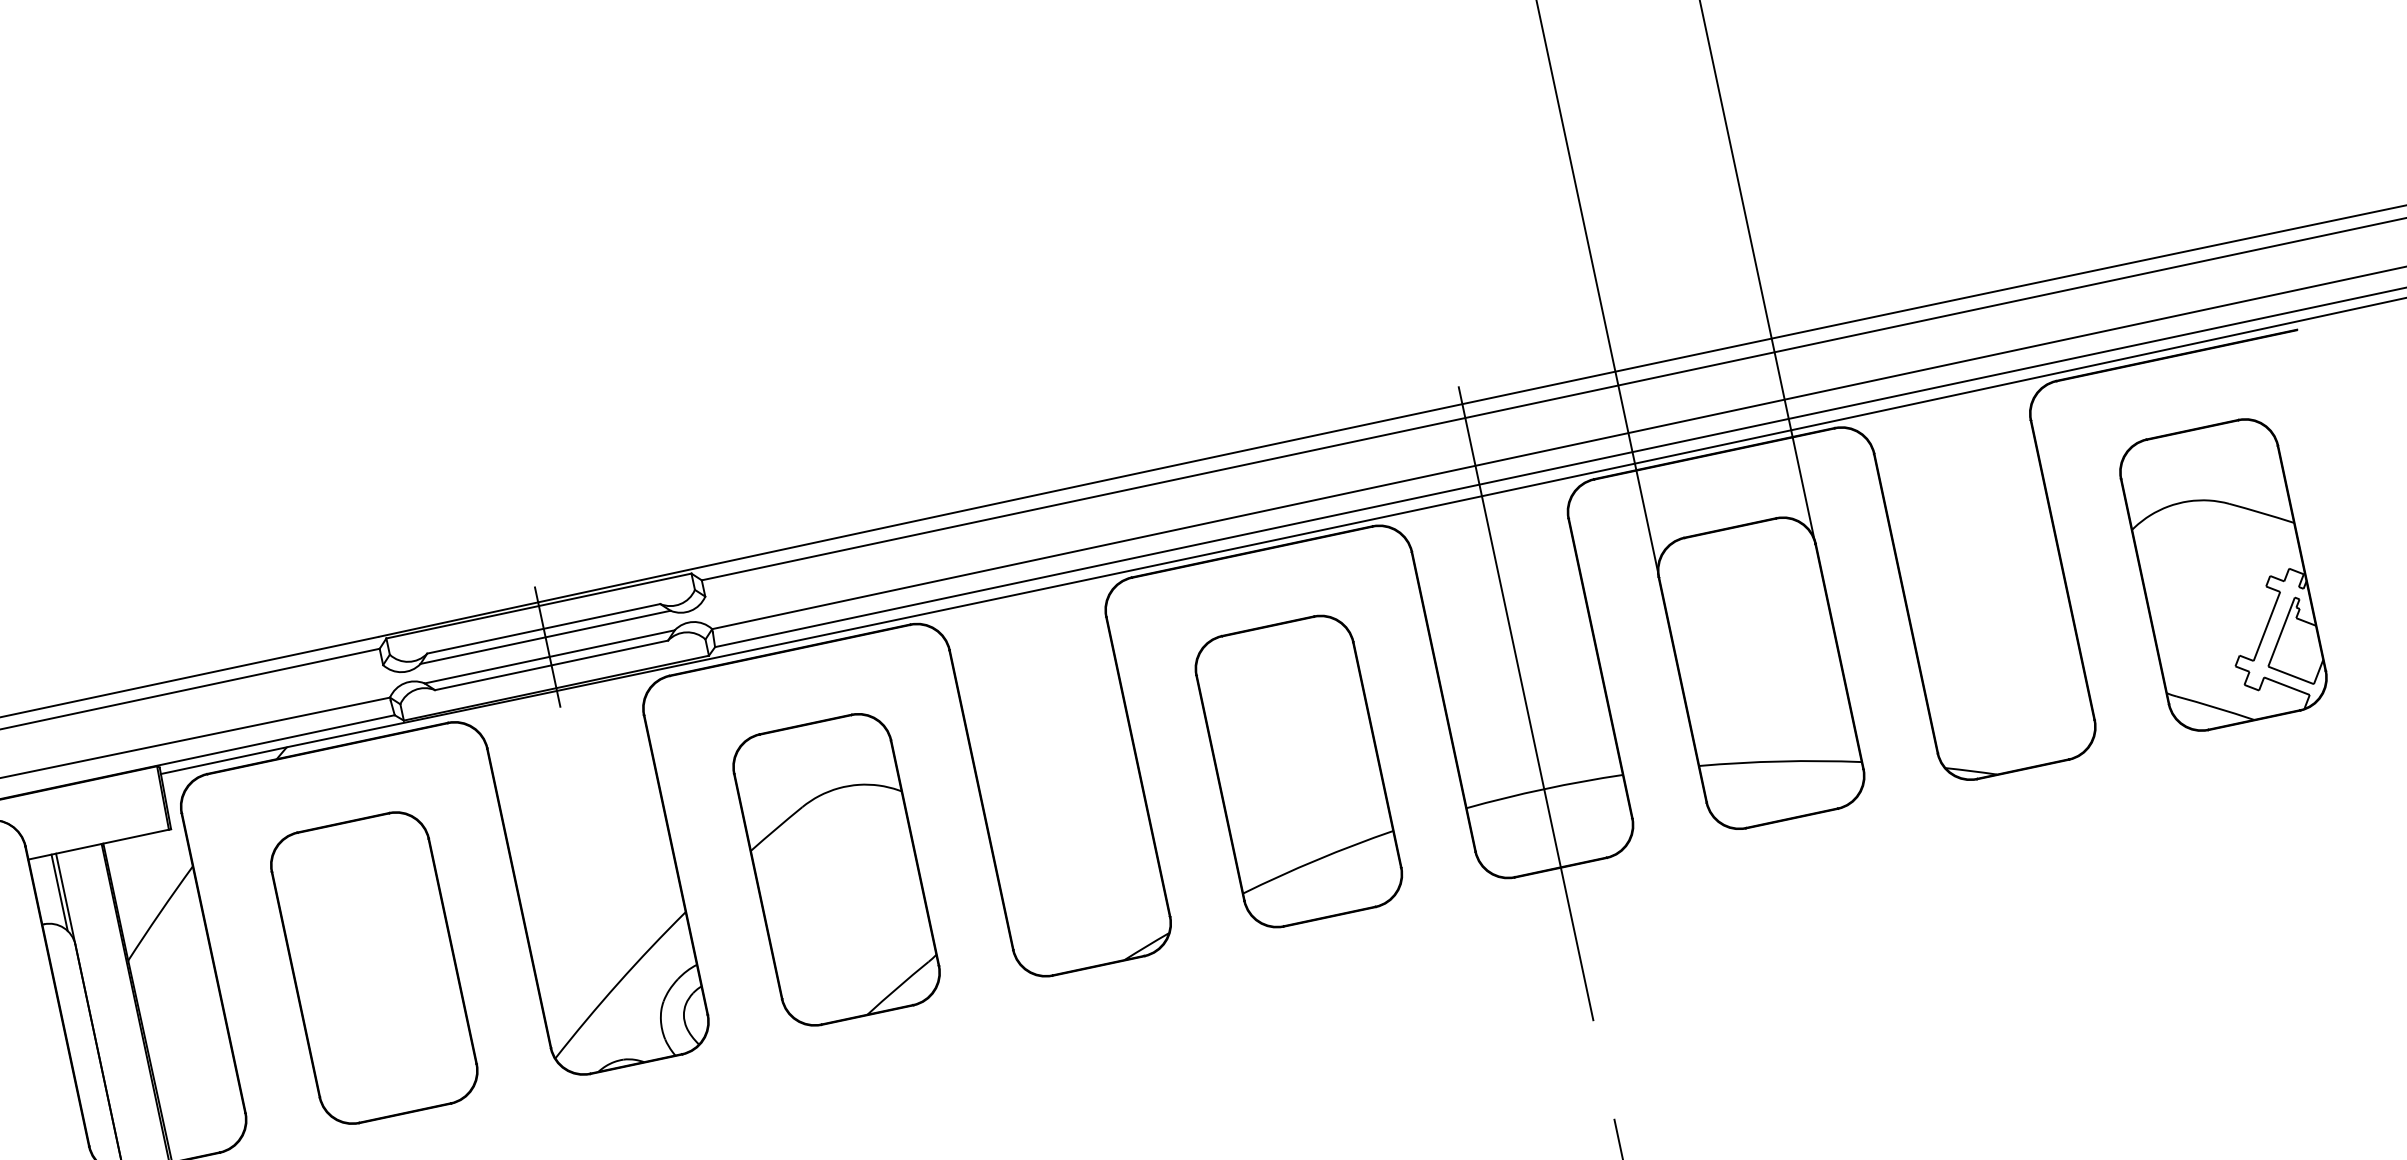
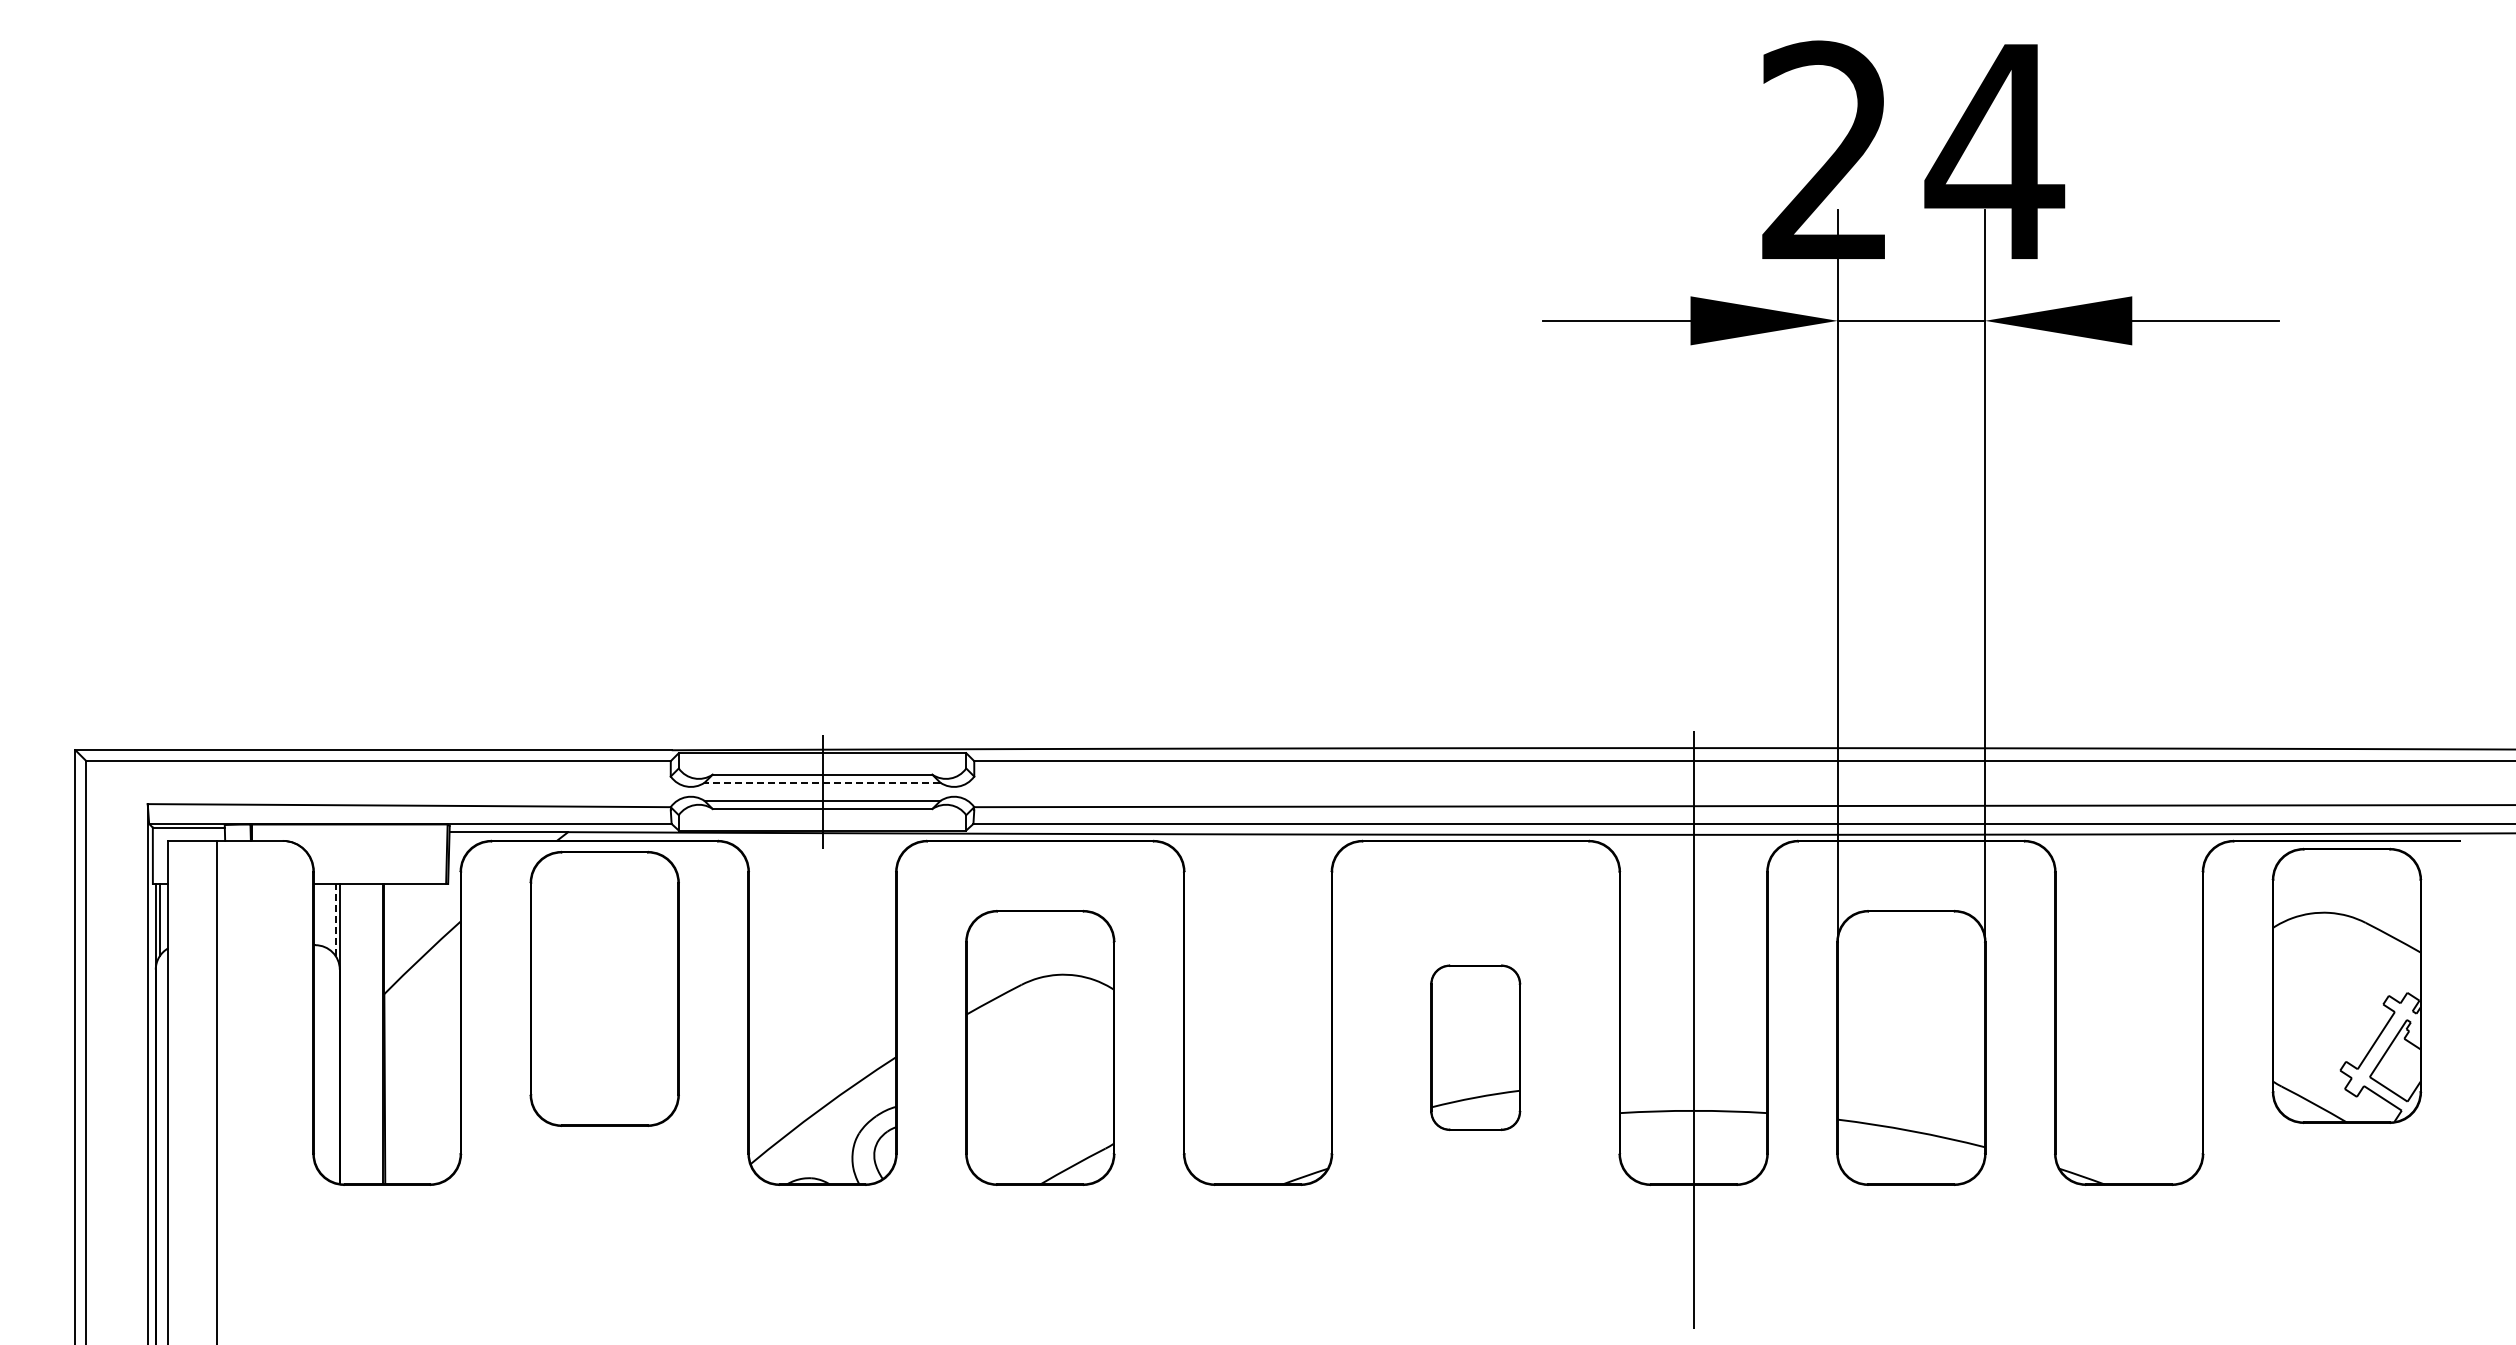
part: (2222, 574) -> (2346, 985), moved
line: (545, 637) -> (822, 782), solid -> dashed
part: (1298, 771) -> (1475, 1047), size x0.6
line: (59, 892) -> (335, 919), solid -> dashed
part: (373, 967) -> (604, 988), moved

